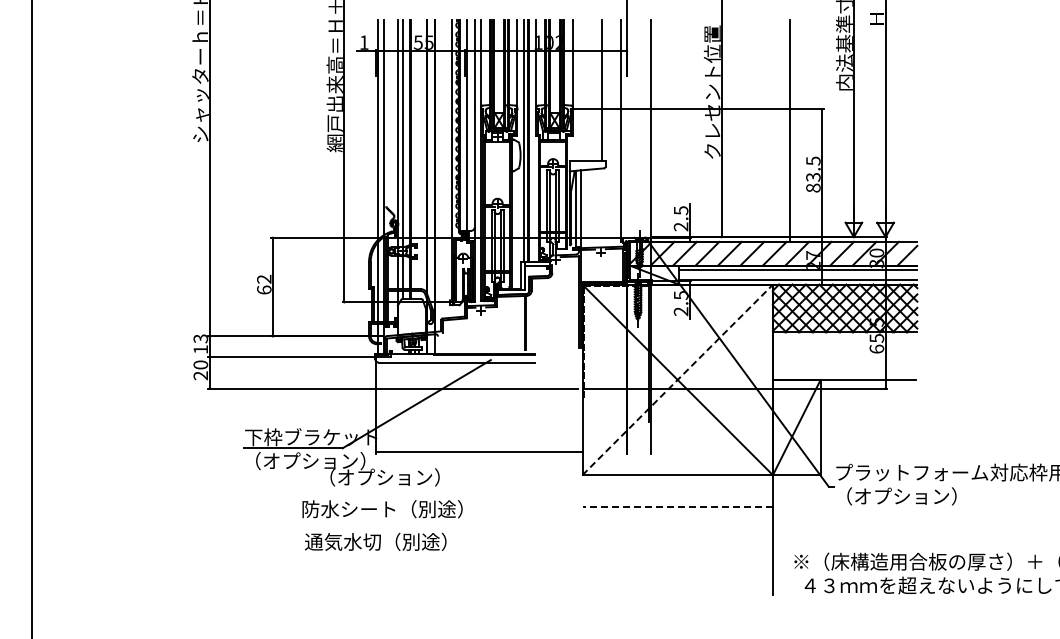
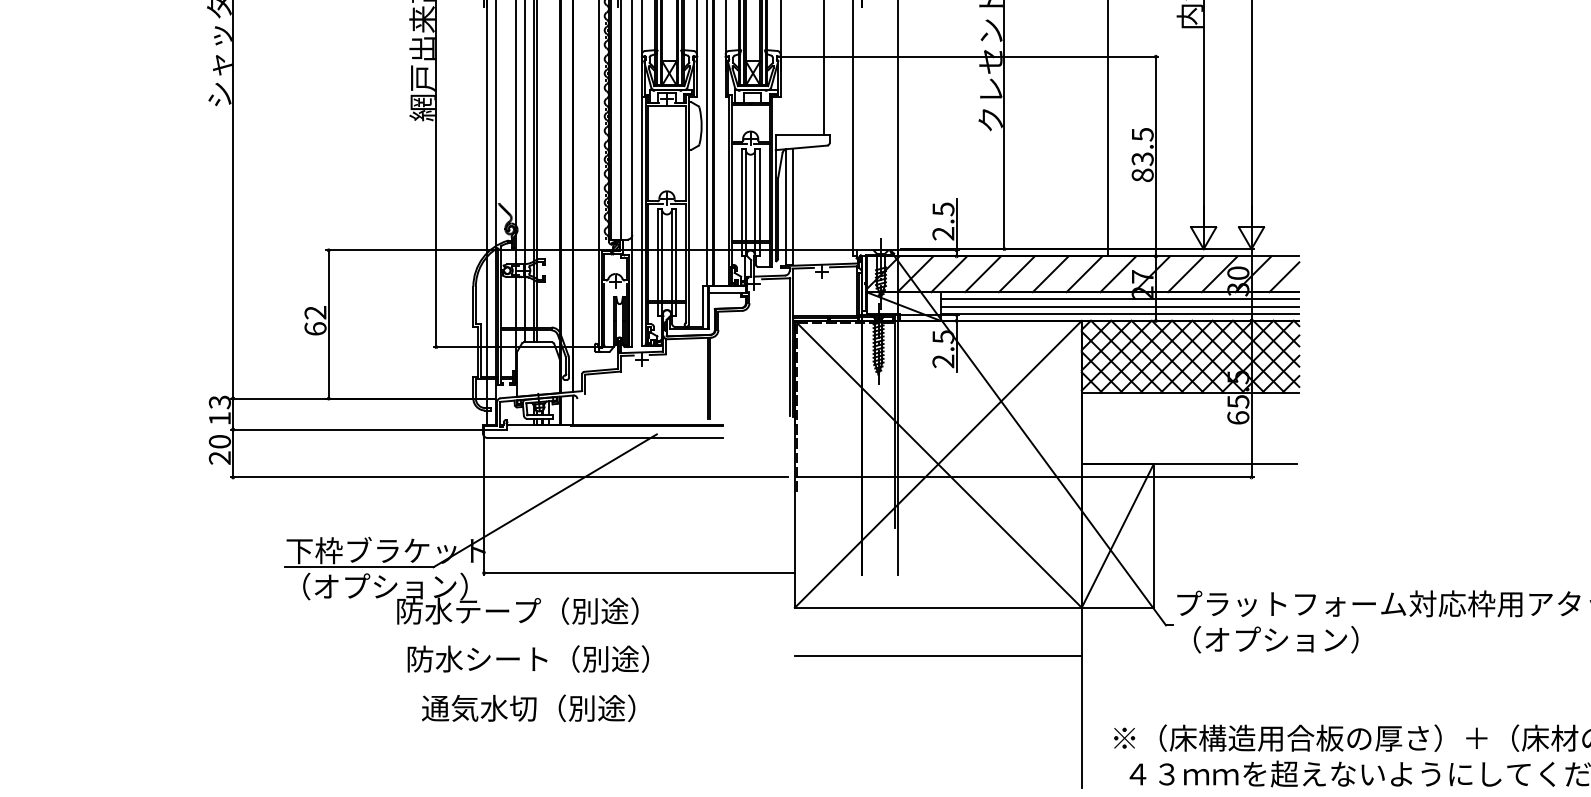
line: (798, 275) -> (1120, 306), added
line: (677, 379) -> (938, 463), dashed -> solid
text: (398, 477) -> (517, 611), （オプション） -> 防水テープ（別途）
line: (677, 506) -> (938, 654), dashed -> solid
text: (382, 509) -> (528, 659), moved
text: (375, 541) -> (528, 707), moved

